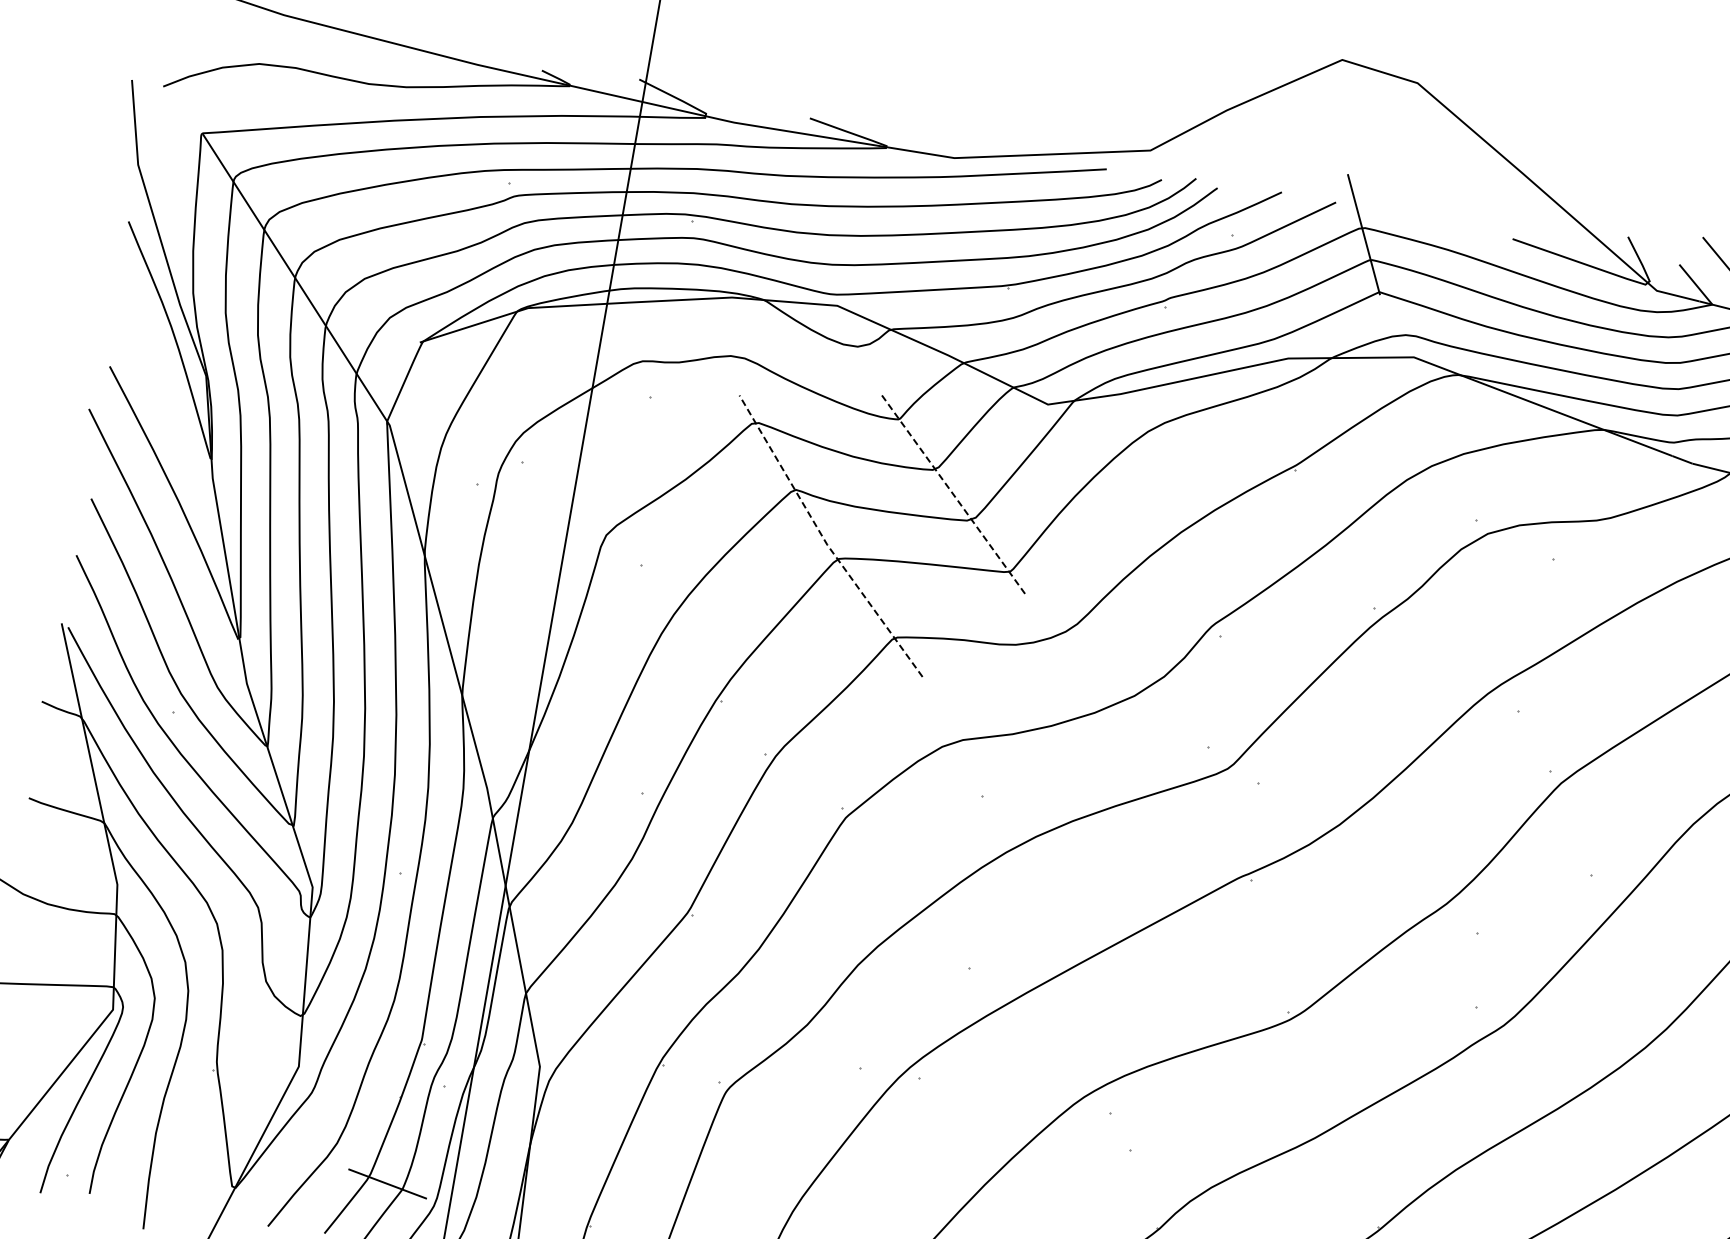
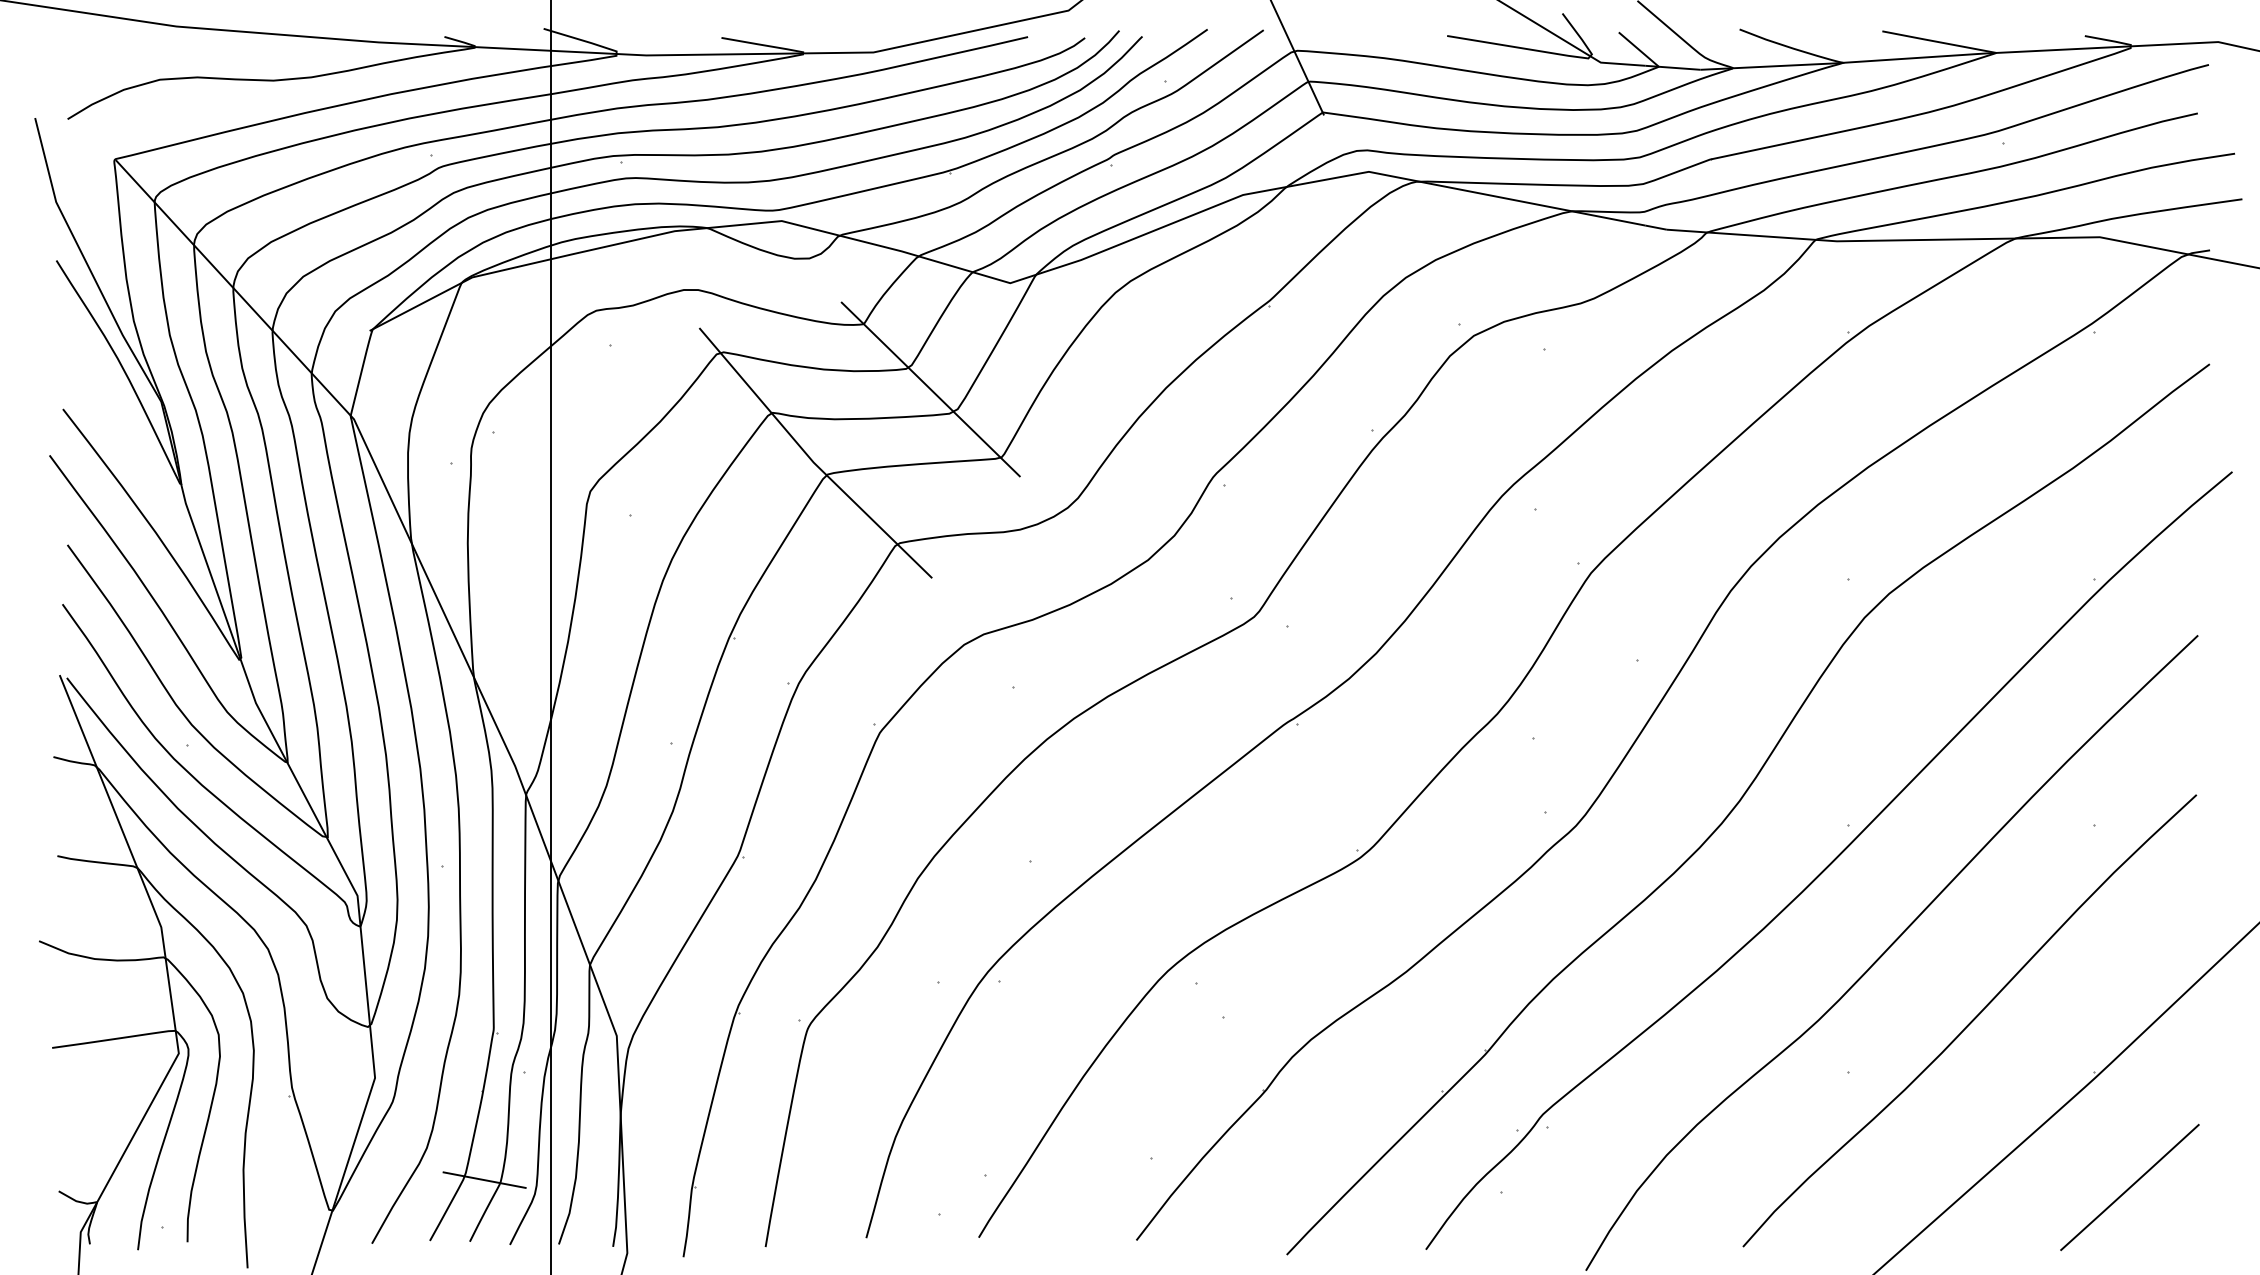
line: (952, 493) -> (930, 389), dashed -> solid
line: (825, 540) -> (810, 458), dashed -> solid

